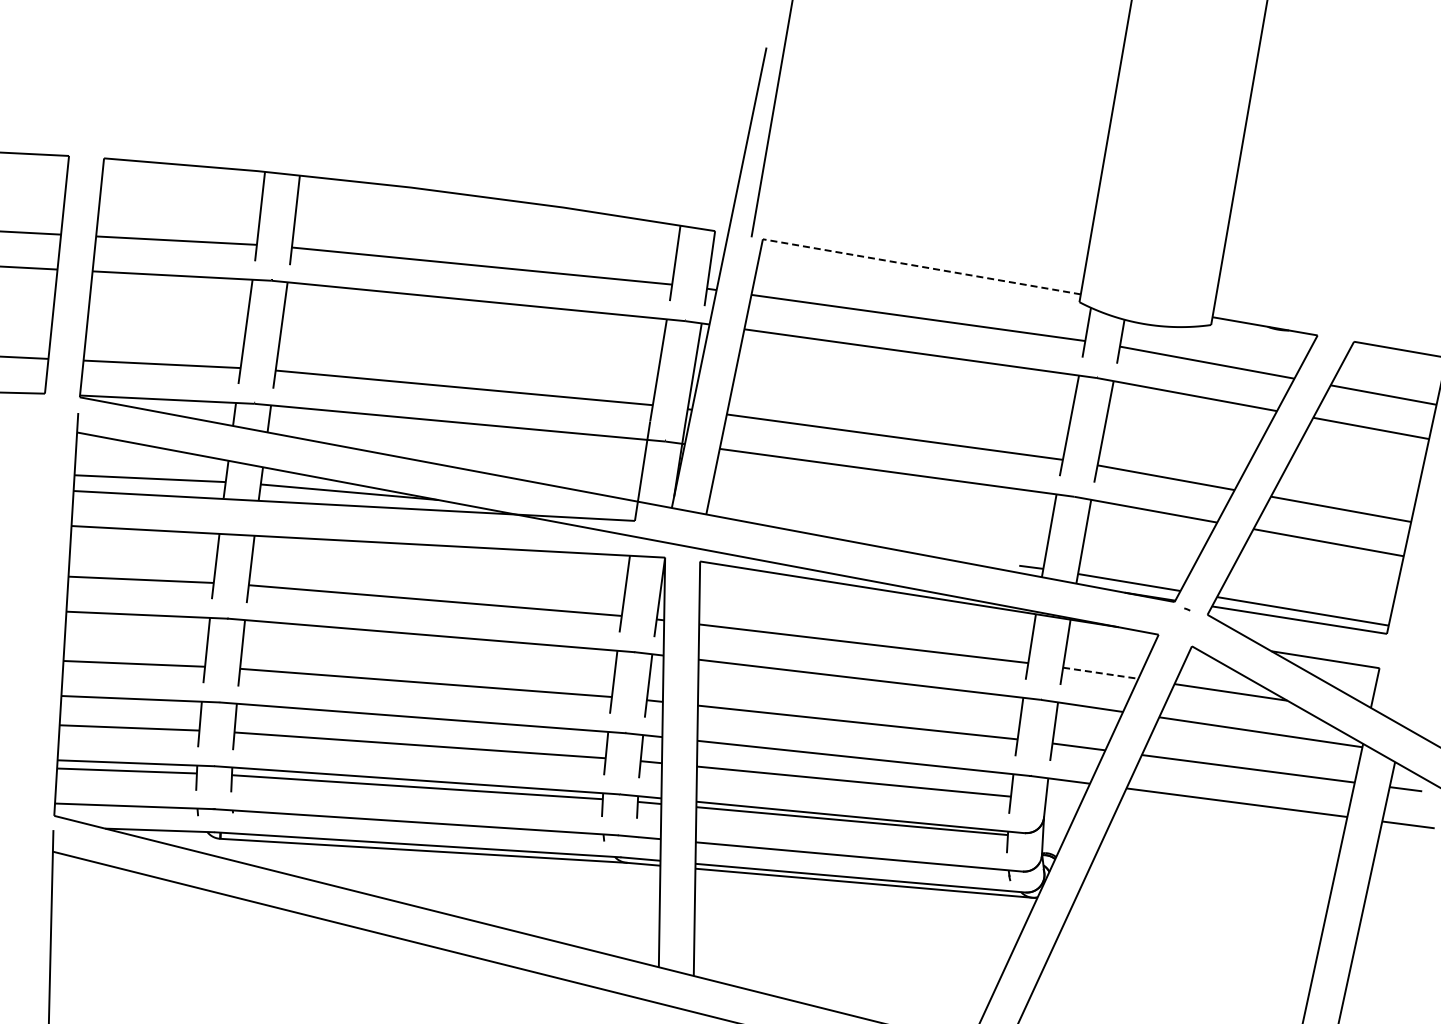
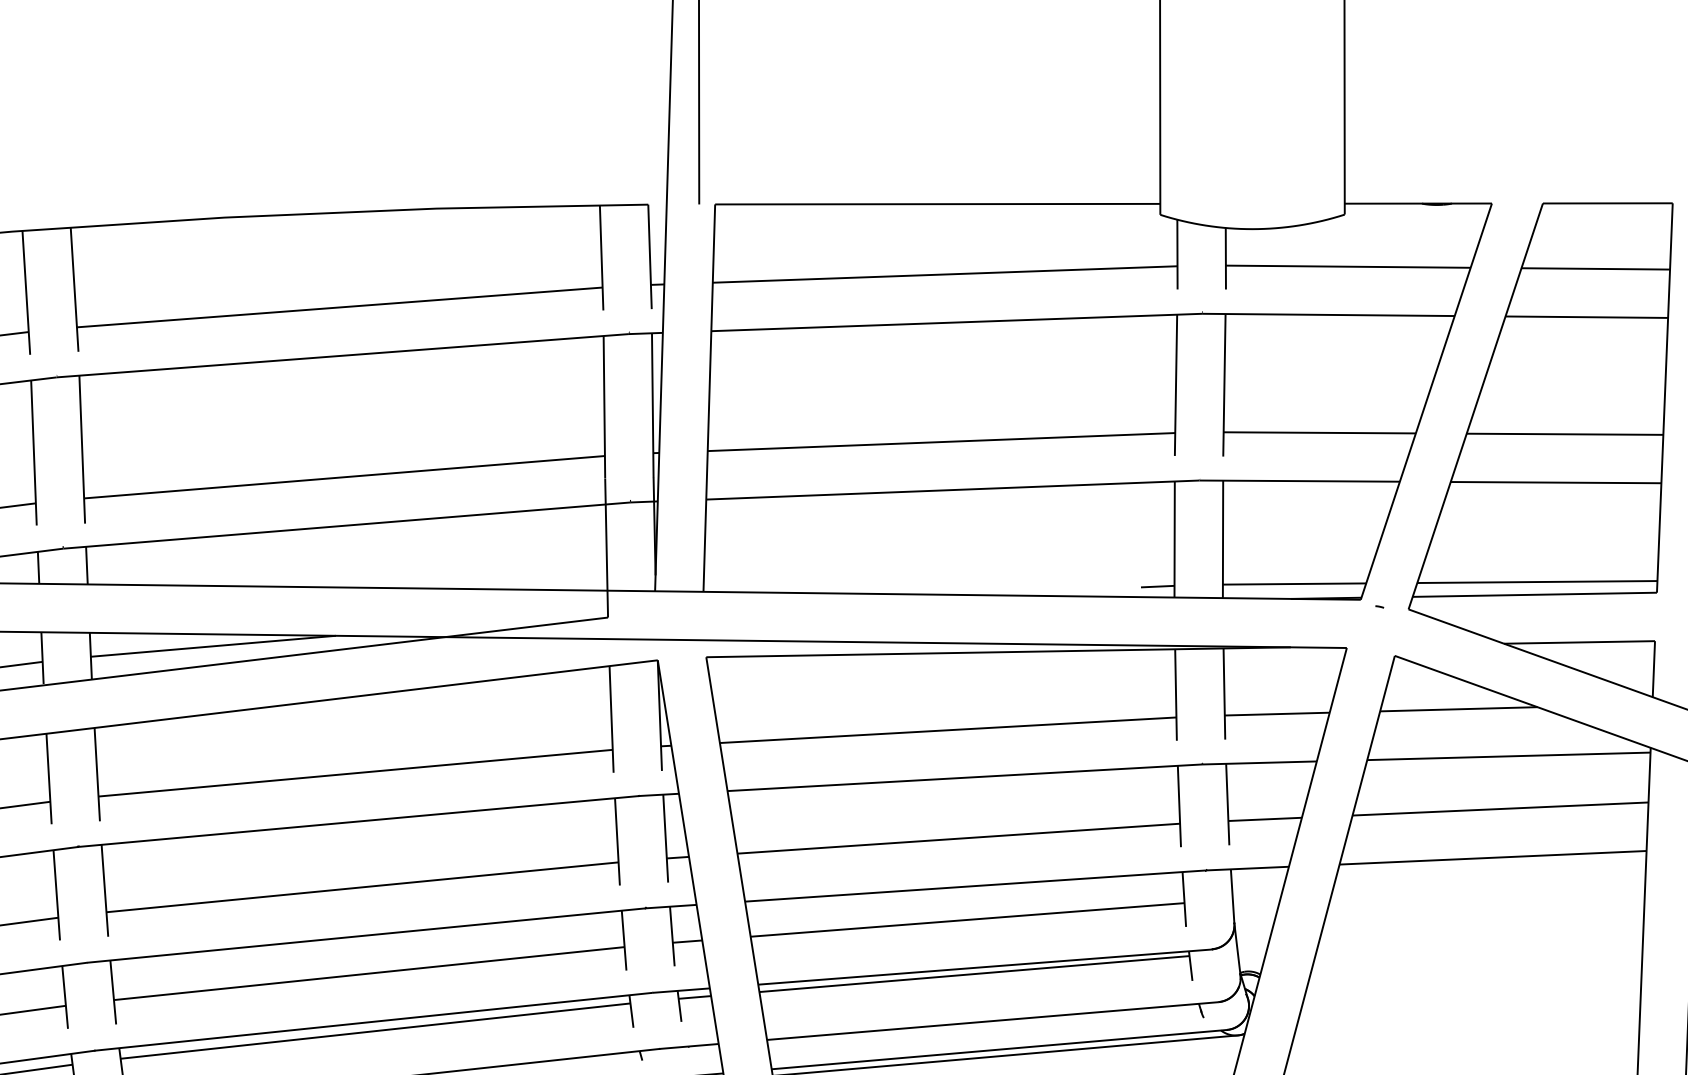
line: (921, 266) -> (937, 203), dashed -> solid
line: (1101, 673) -> (1278, 714), dashed -> solid

